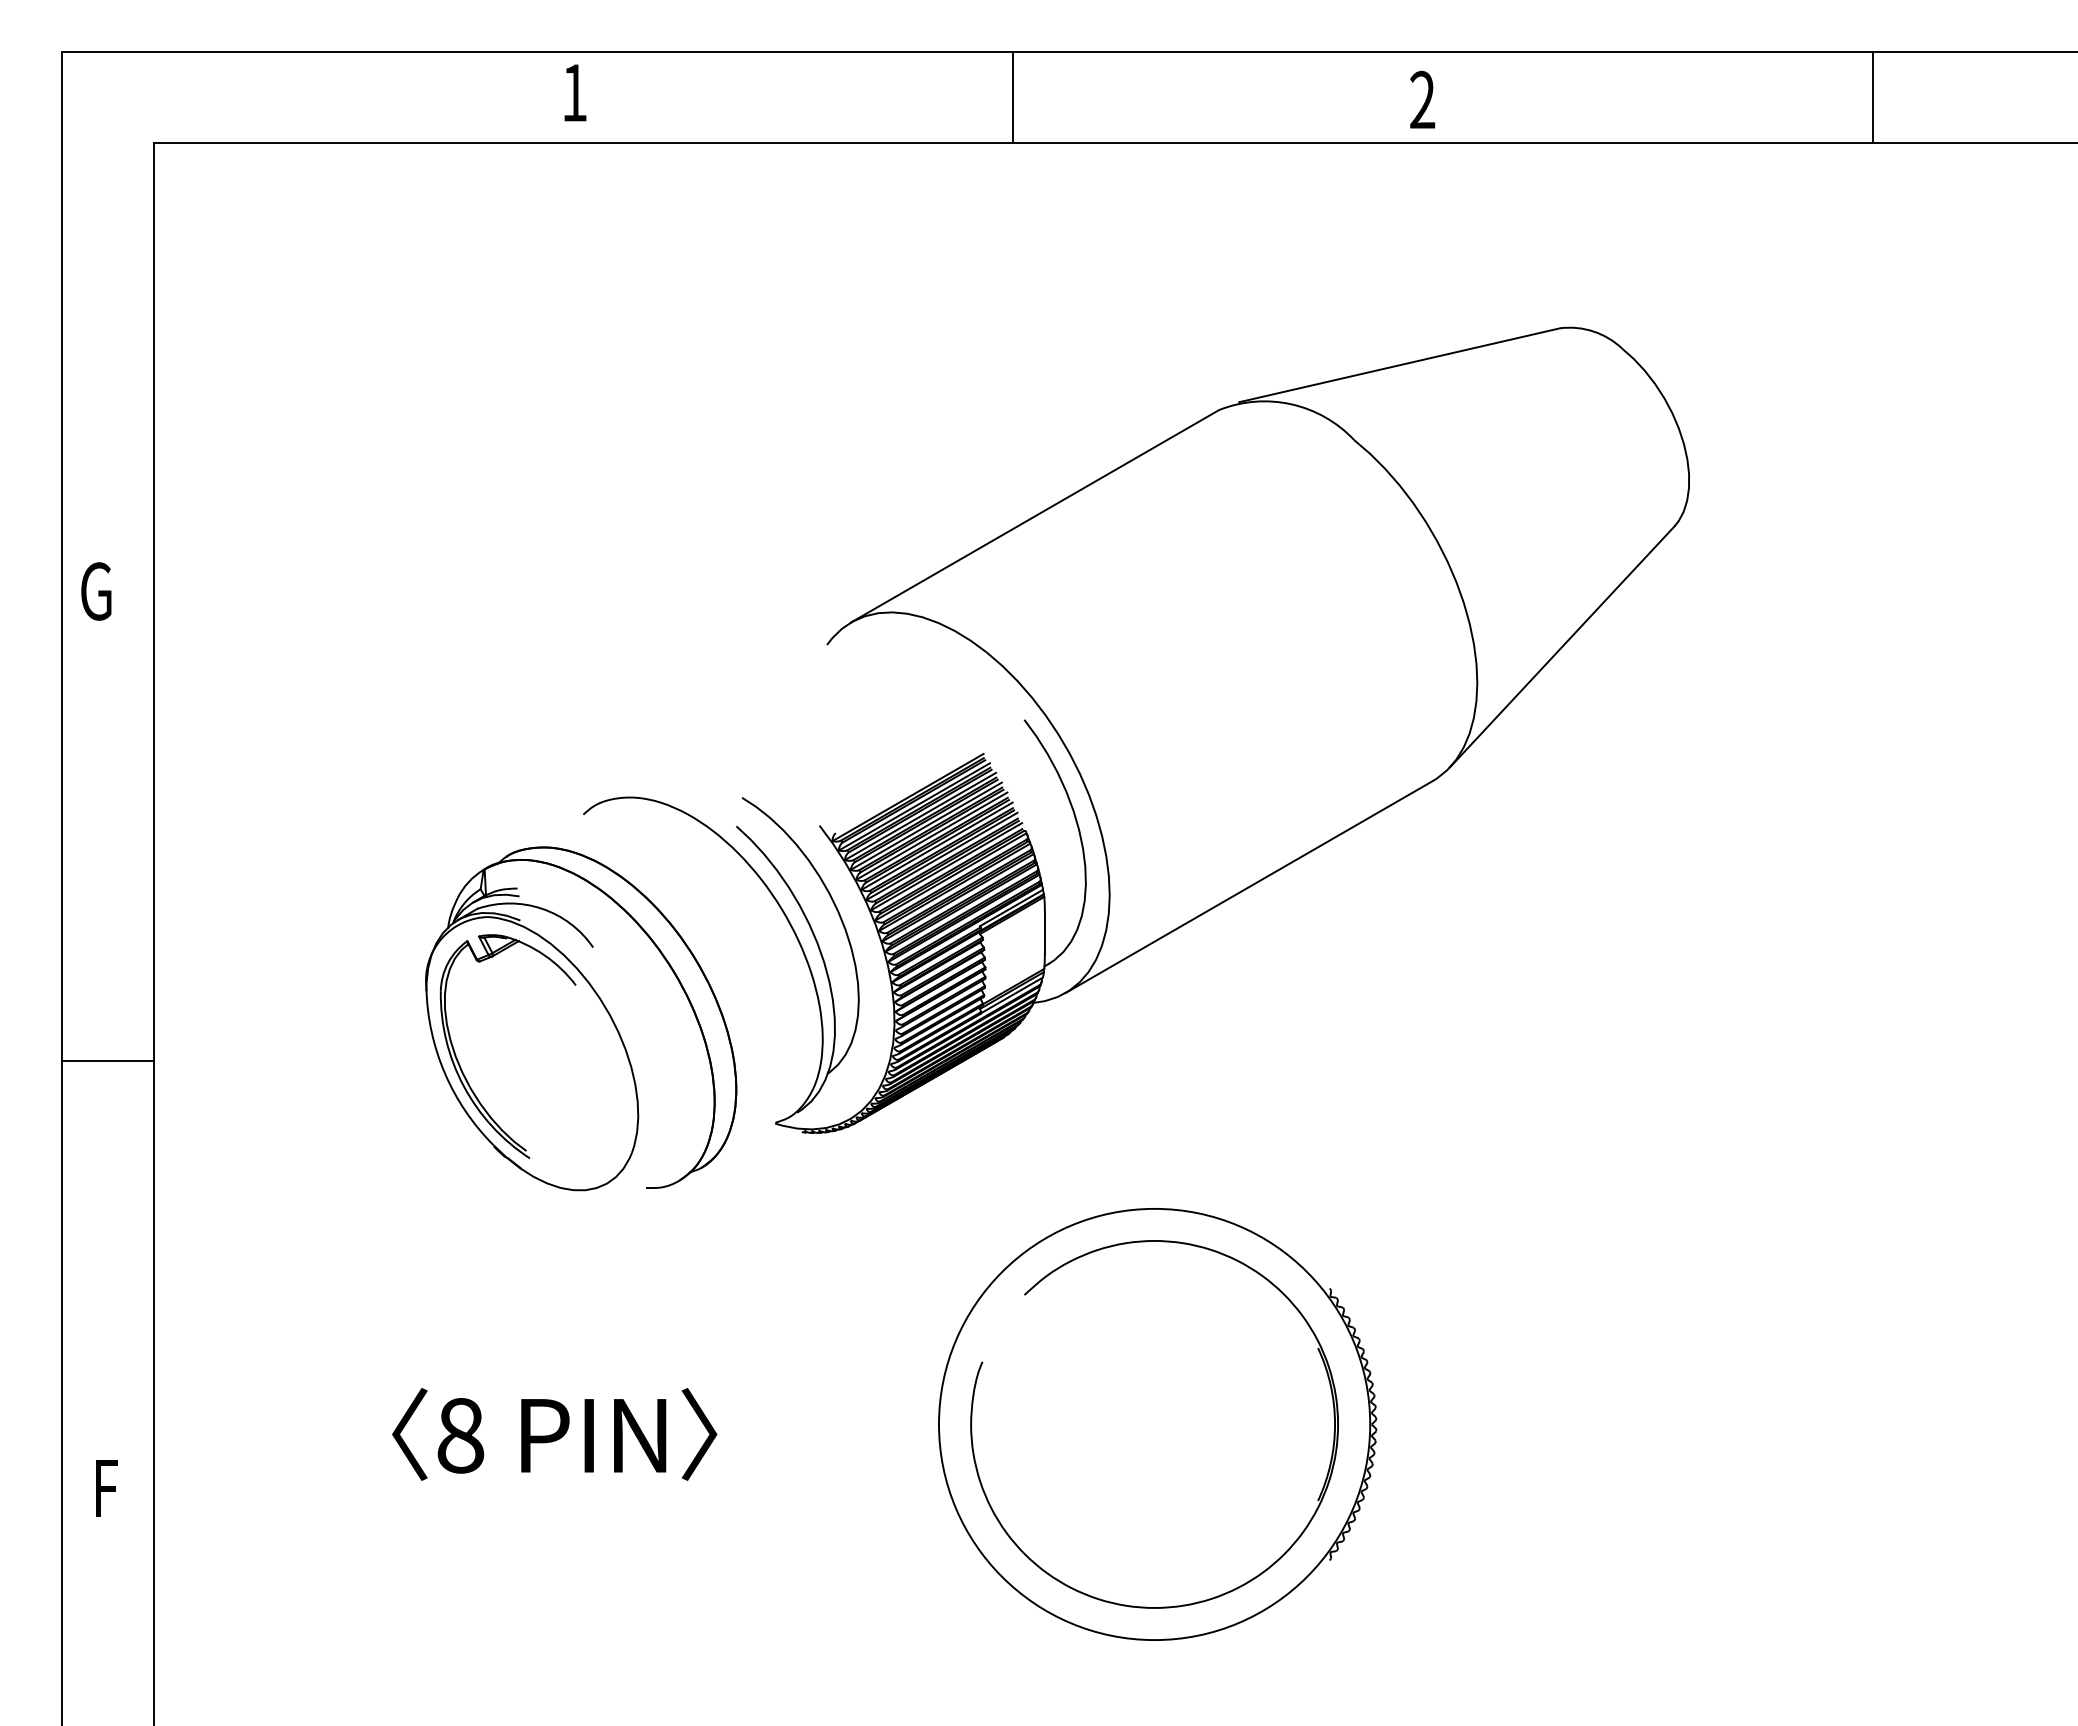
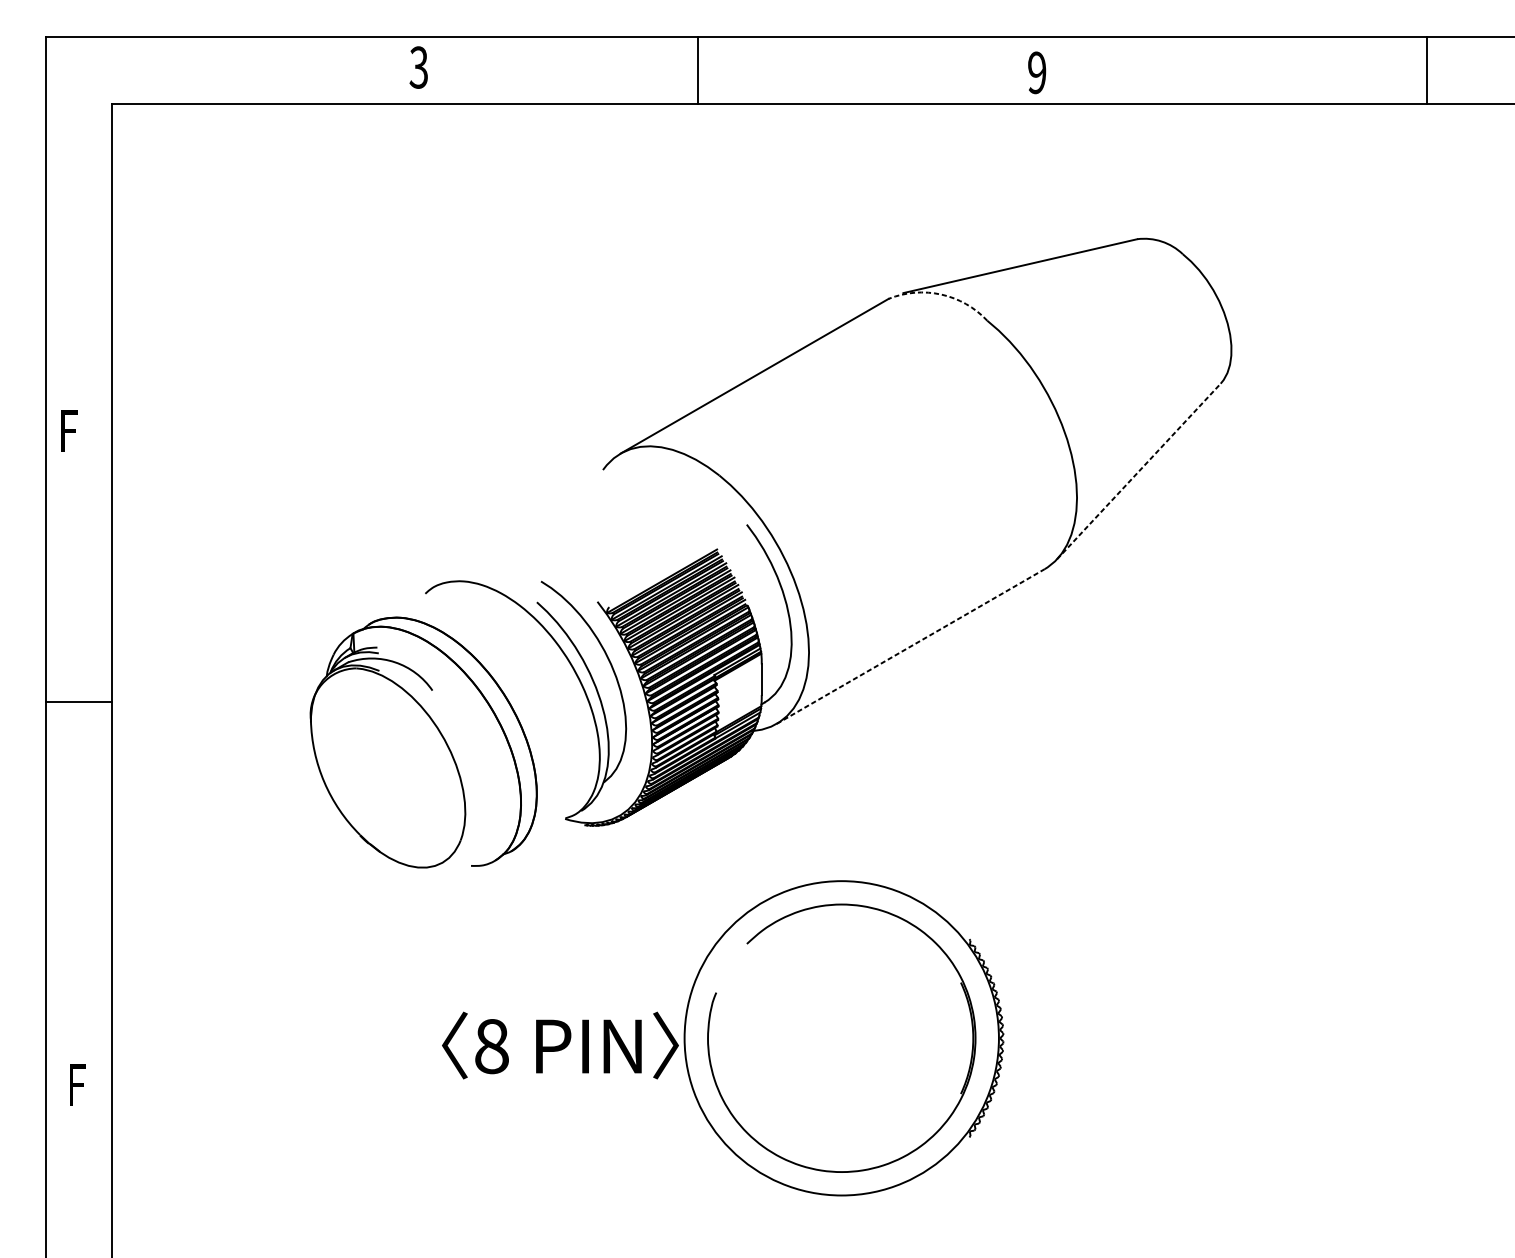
text: (573, 92) -> (418, 67), 1 -> 3
line: (1013, 97) -> (698, 70), moved
line: (1872, 97) -> (1426, 70), moved
text: (1422, 100) -> (1037, 73), 2 -> 9
arc: (1291, 404) -> (941, 294), solid -> dashed
text: (96, 591) -> (70, 431), G -> F
line: (1562, 646) -> (1139, 471), solid -> dashed
line: (1249, 886) -> (910, 646), solid -> dashed
line: (108, 1060) -> (79, 701), moved
part: (462, 1069) -> (337, 779), removed
text: (554, 1434) -> (560, 1045), moved

